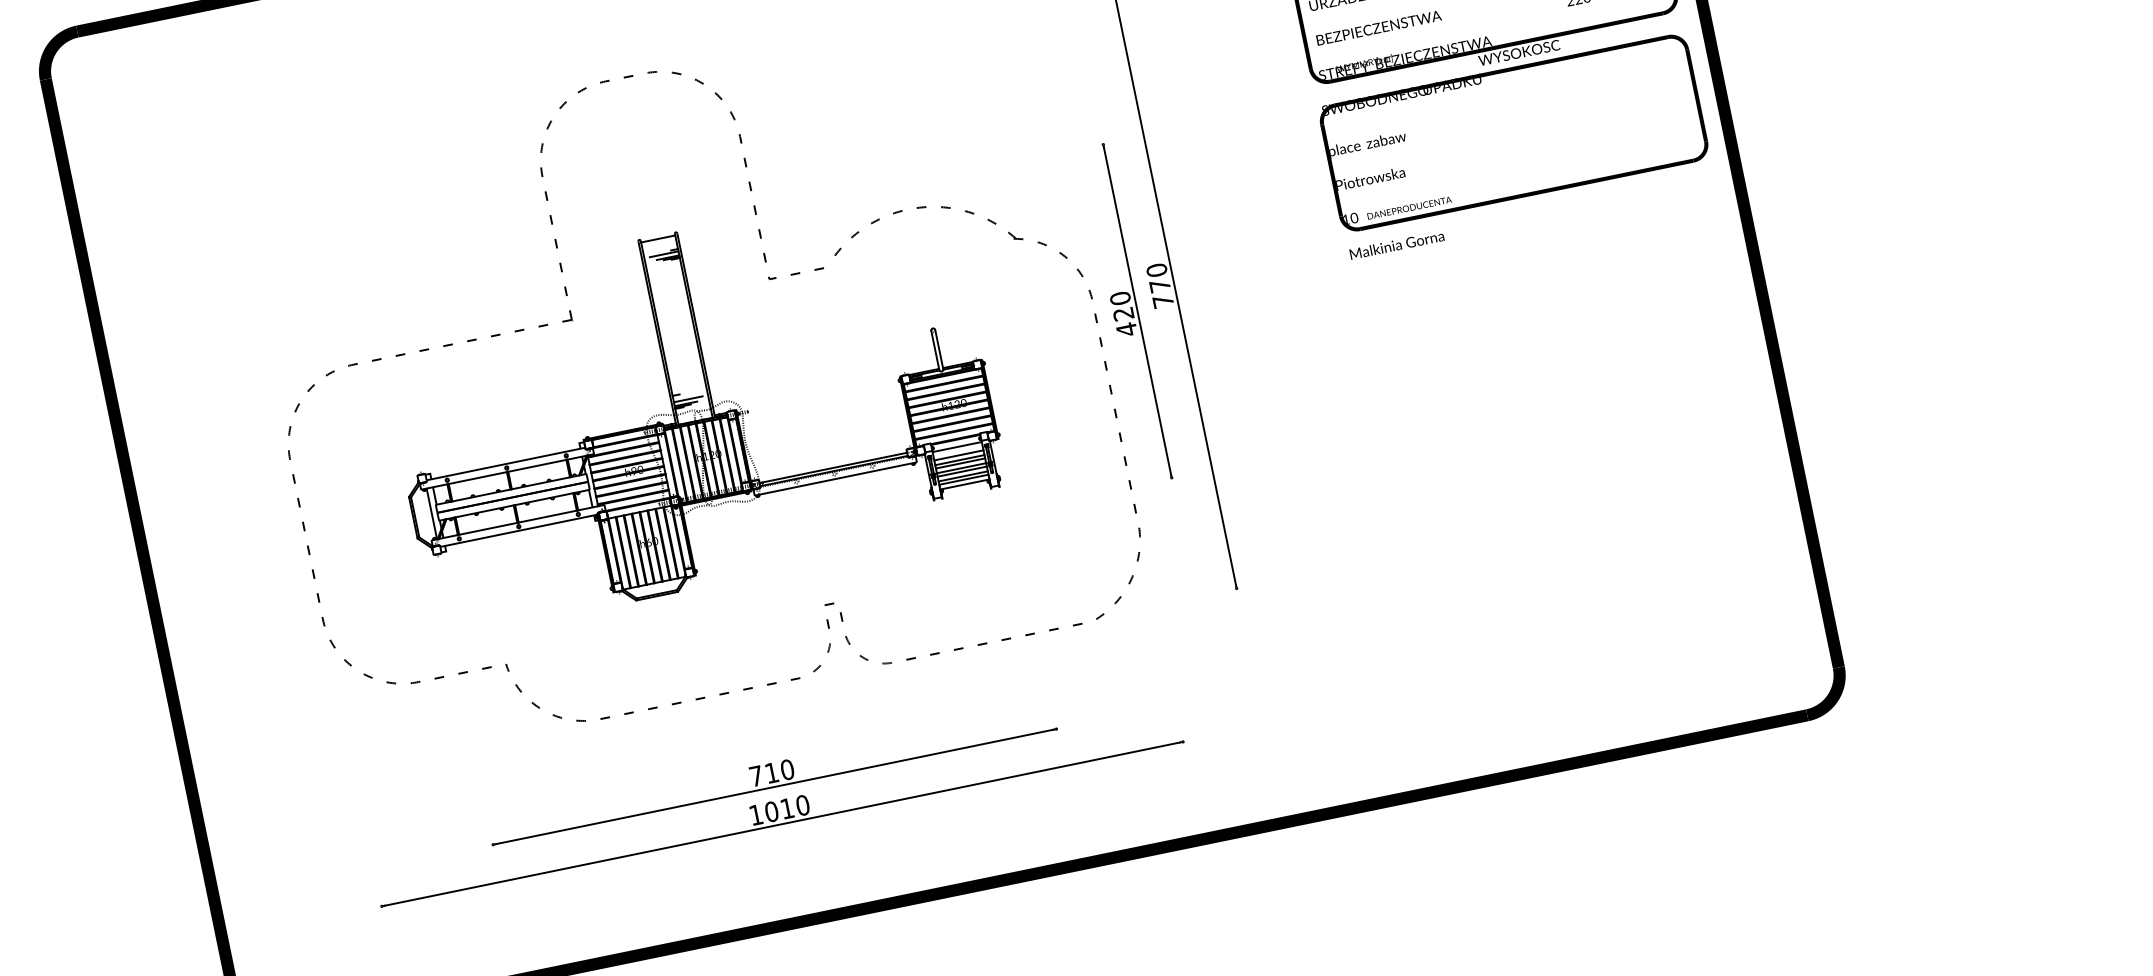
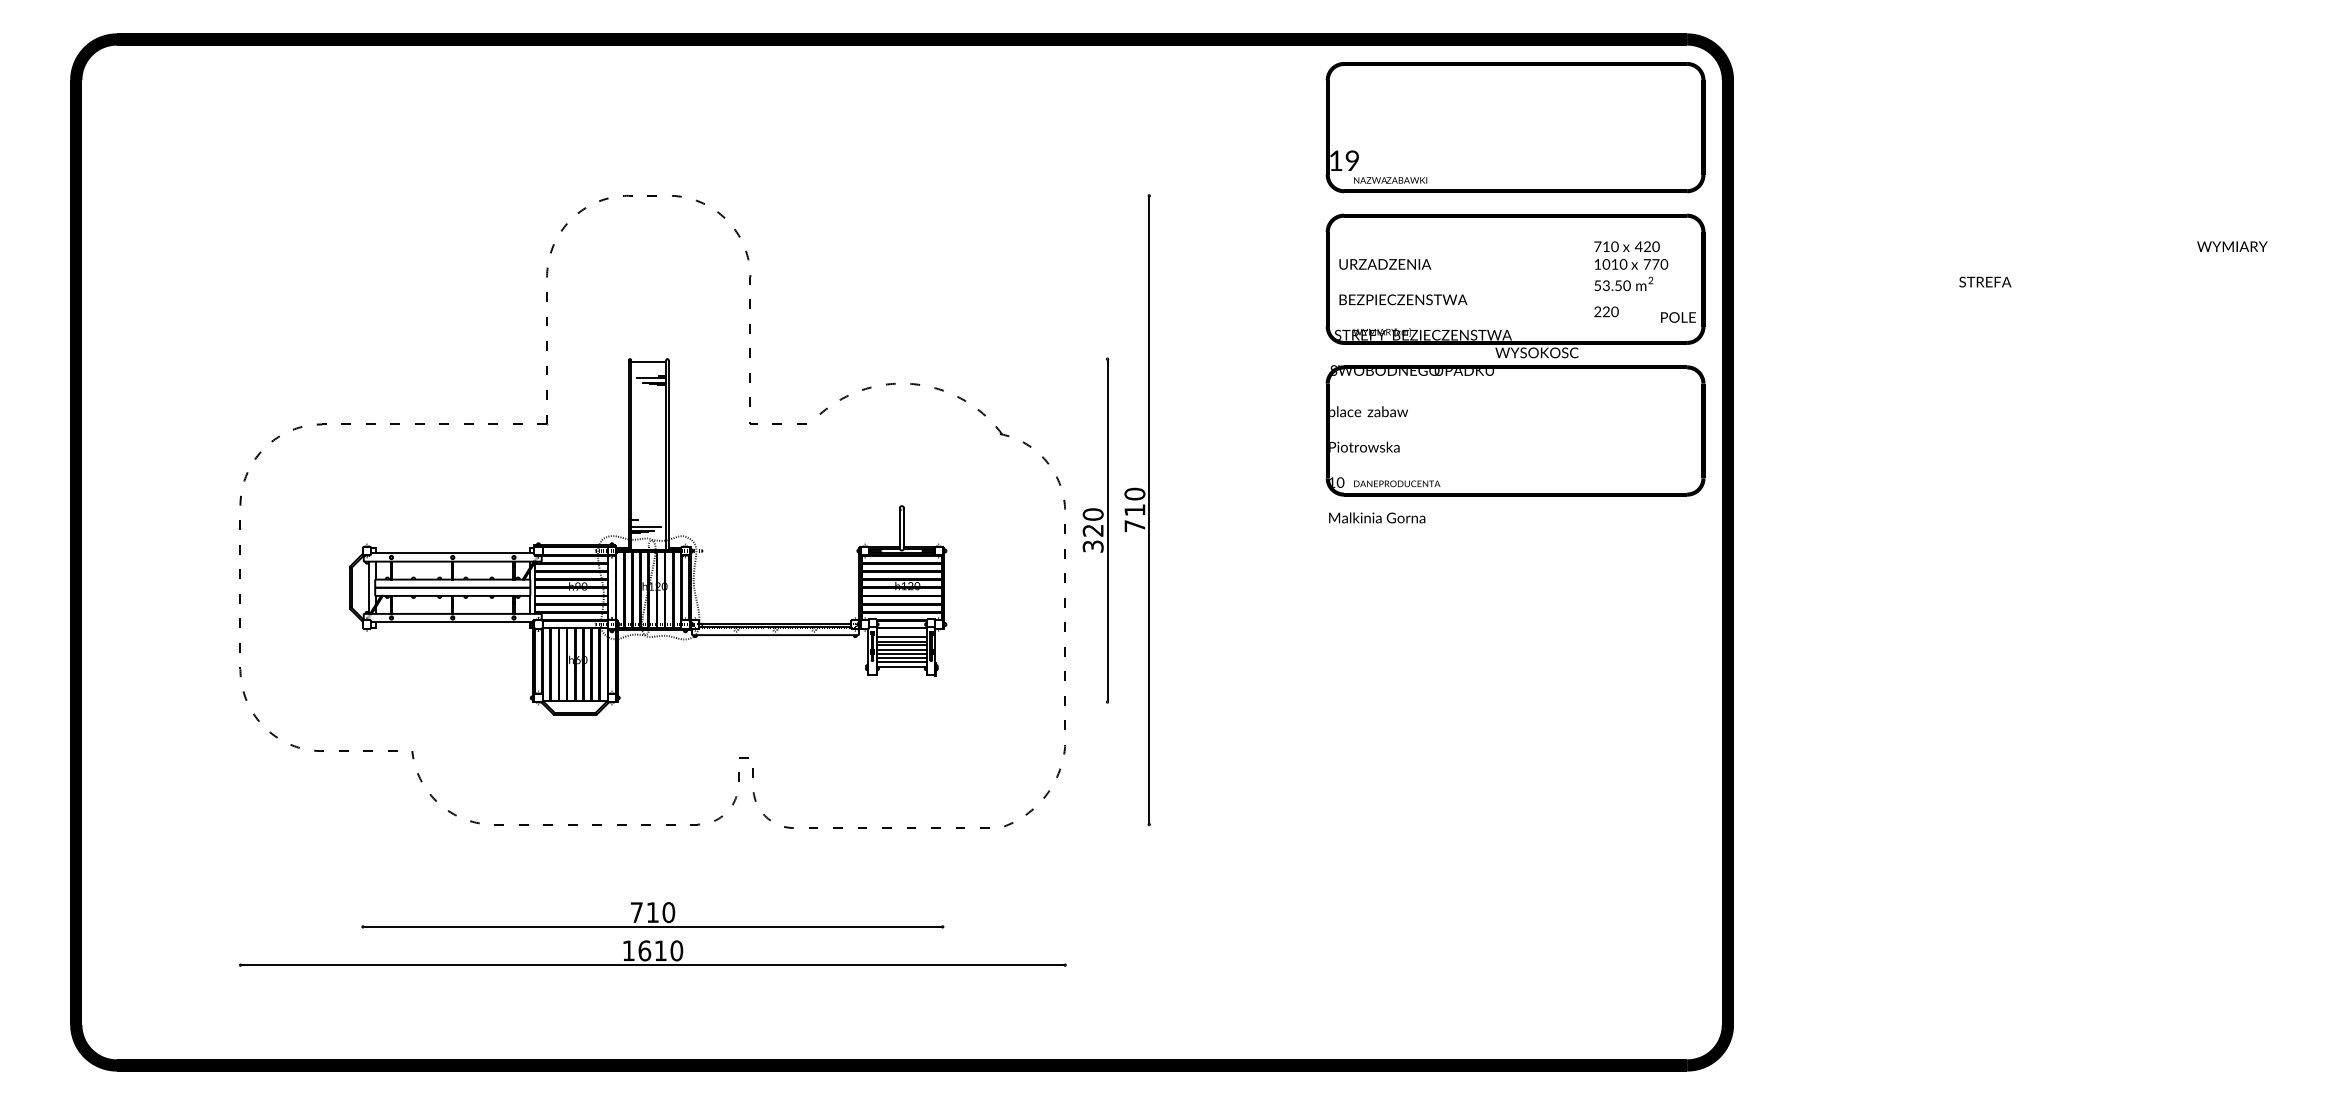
text: (1159, 286) -> (1134, 510), 770 -> 710
text: (1126, 329) -> (1092, 546), 420 -> 320
text: (771, 811) -> (644, 950), 1010 -> 1610

